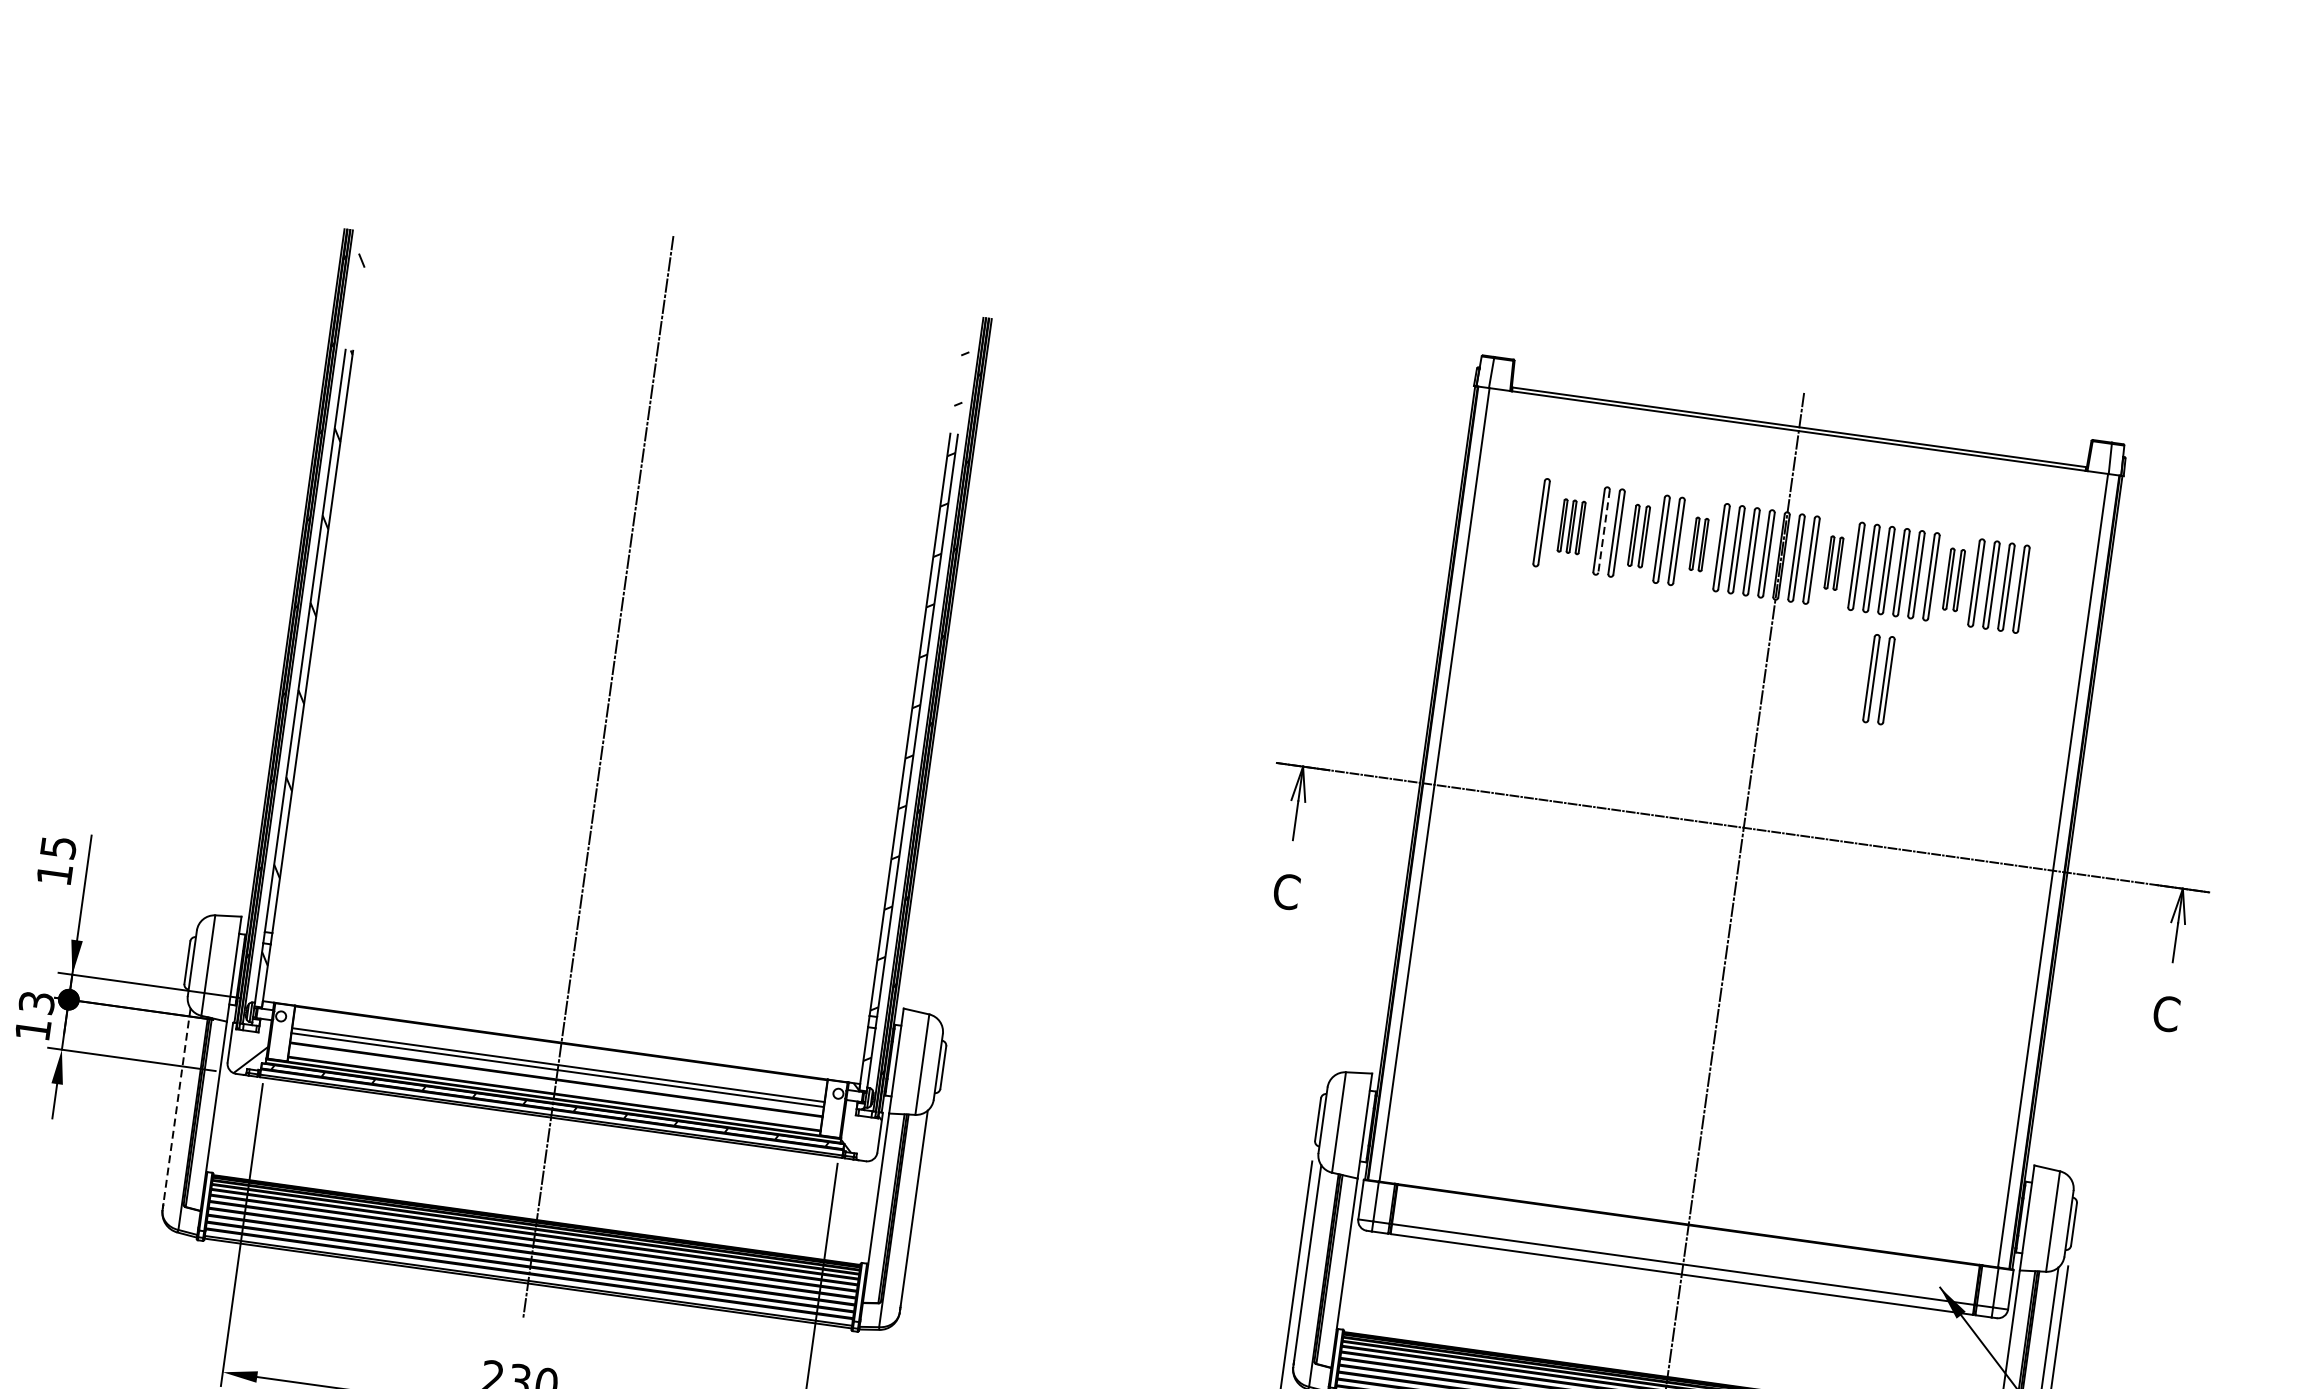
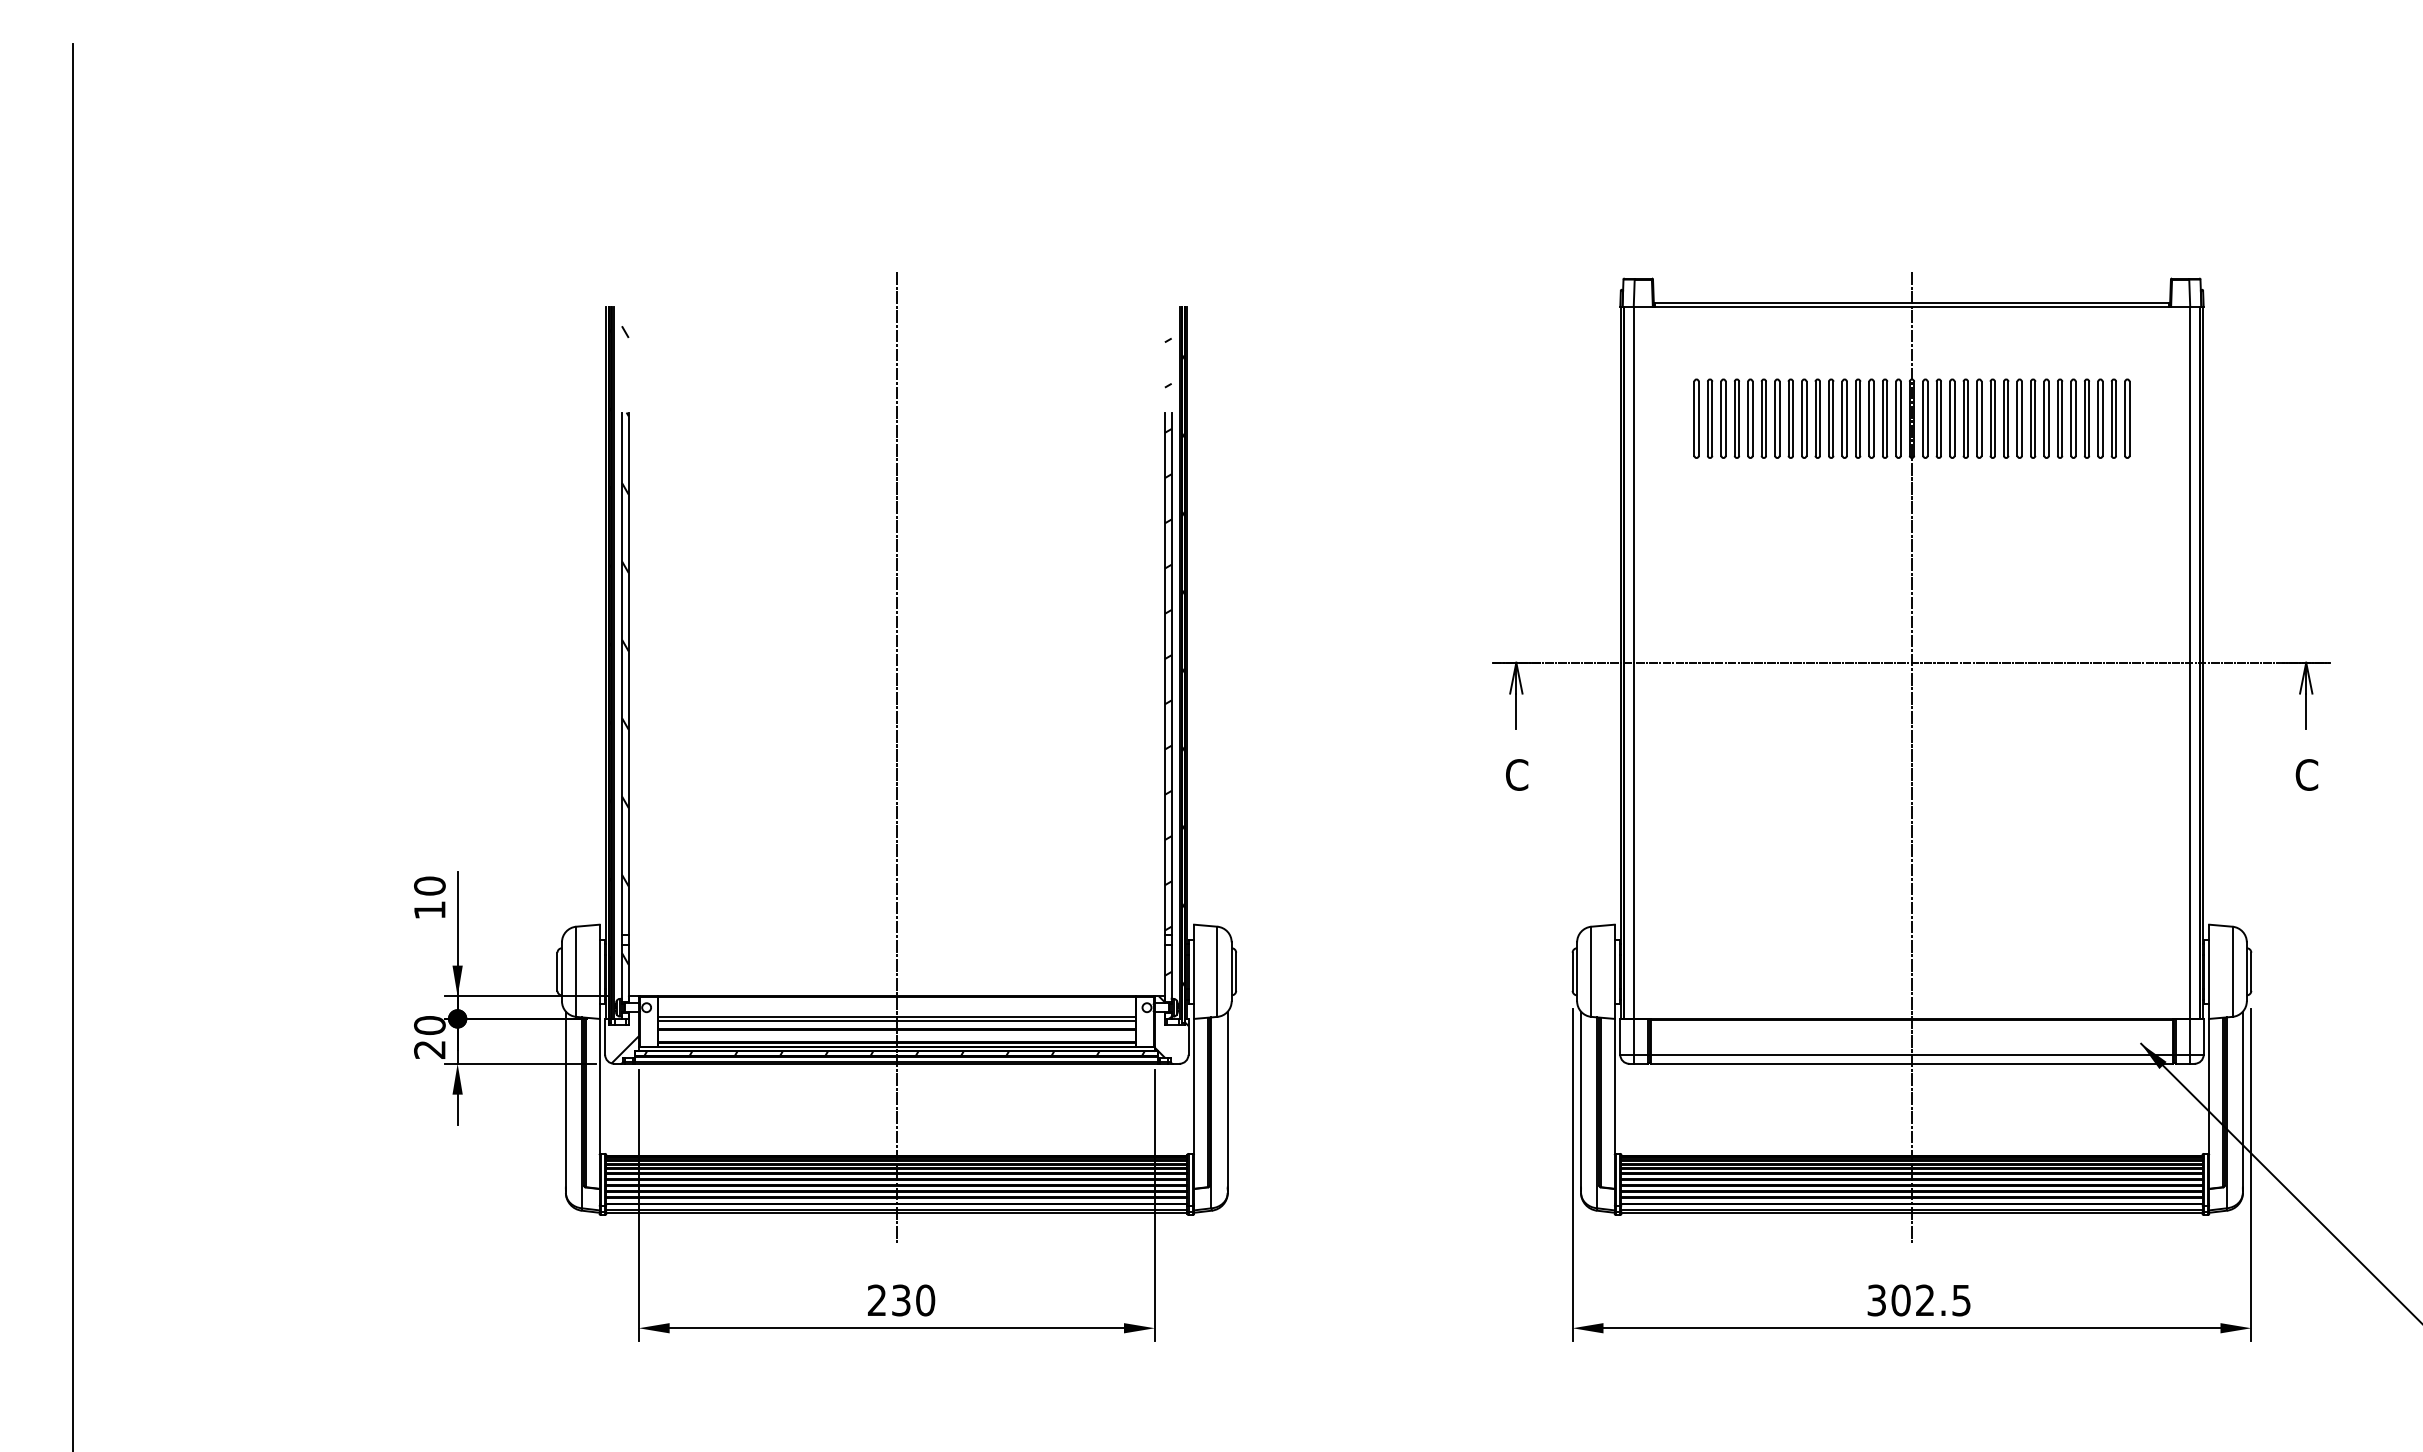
part: (1571, 526) -> (1723, 418), size x1.67
line: (1603, 532) -> (1752, 419), dashed -> solid
part: (1638, 535) -> (1783, 418), size x1.43
part: (1698, 544) -> (1837, 418), size x1.67
part: (1833, 562) -> (1958, 418), size x1.67
part: (1953, 579) -> (2066, 418), size x1.43
part: (1878, 679) -> (2012, 515), removed
text: (58, 846) -> (429, 885), 15 -> 10
text: (34, 1016) -> (429, 1037), 13 -> 20
line: (176, 1106) -> (565, 1099), dashed -> solid

